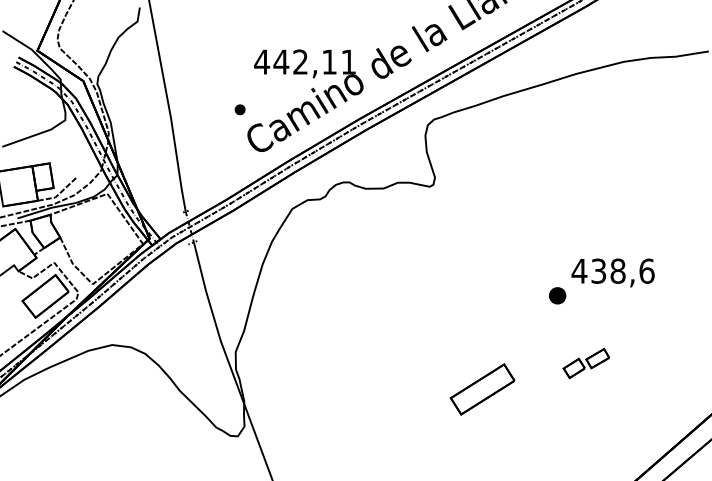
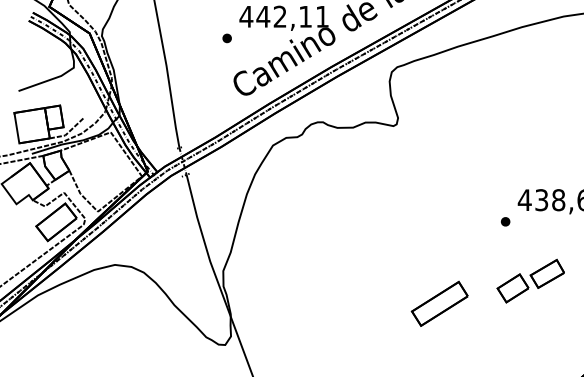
part: (239, 109) -> (226, 38), moved
part: (557, 295) -> (505, 221), size x0.62
part: (586, 363) -> (530, 281), size x1.67

